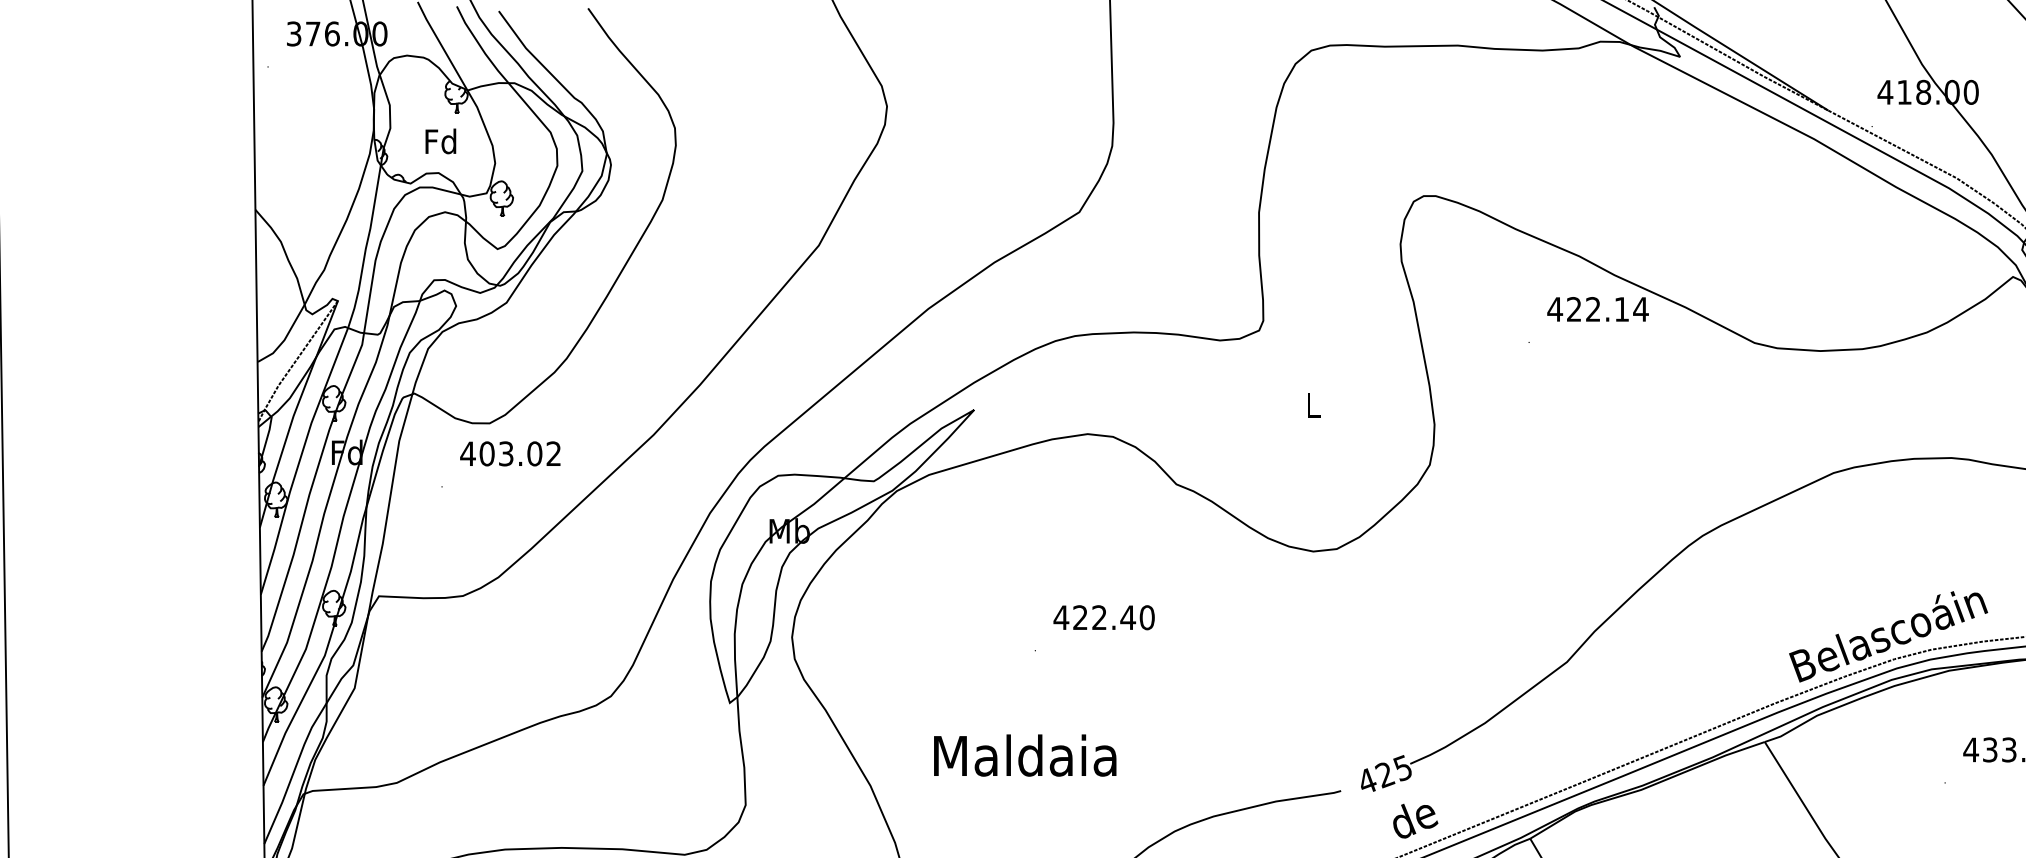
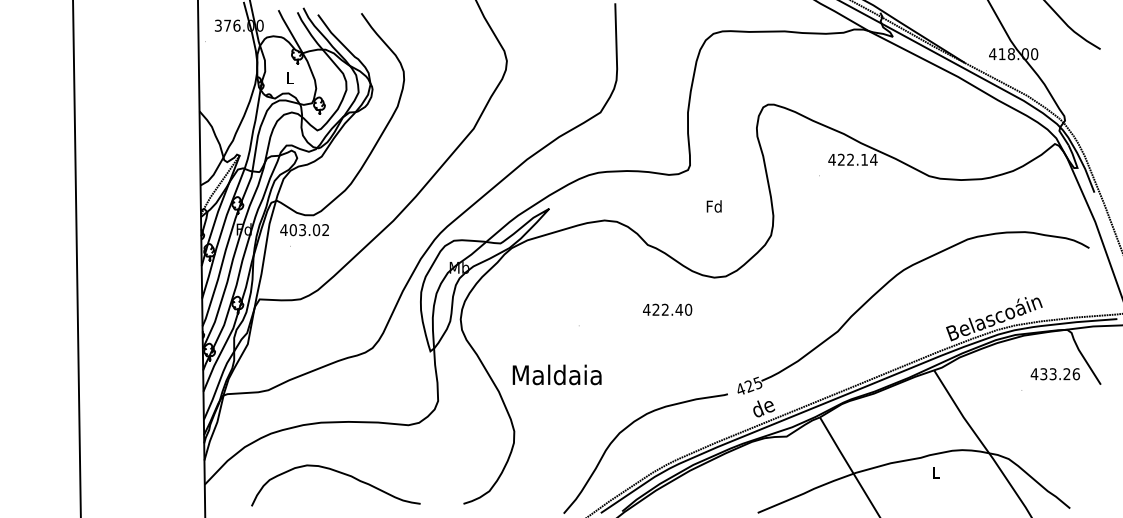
text: (440, 140) -> (289, 77), Fd -> L
text: (1311, 405) -> (713, 206), L -> Fd
text: (510, 454) -> (304, 230), moved
text: (1103, 616) -> (667, 309), moved
text: (1023, 754) -> (556, 374), moved

